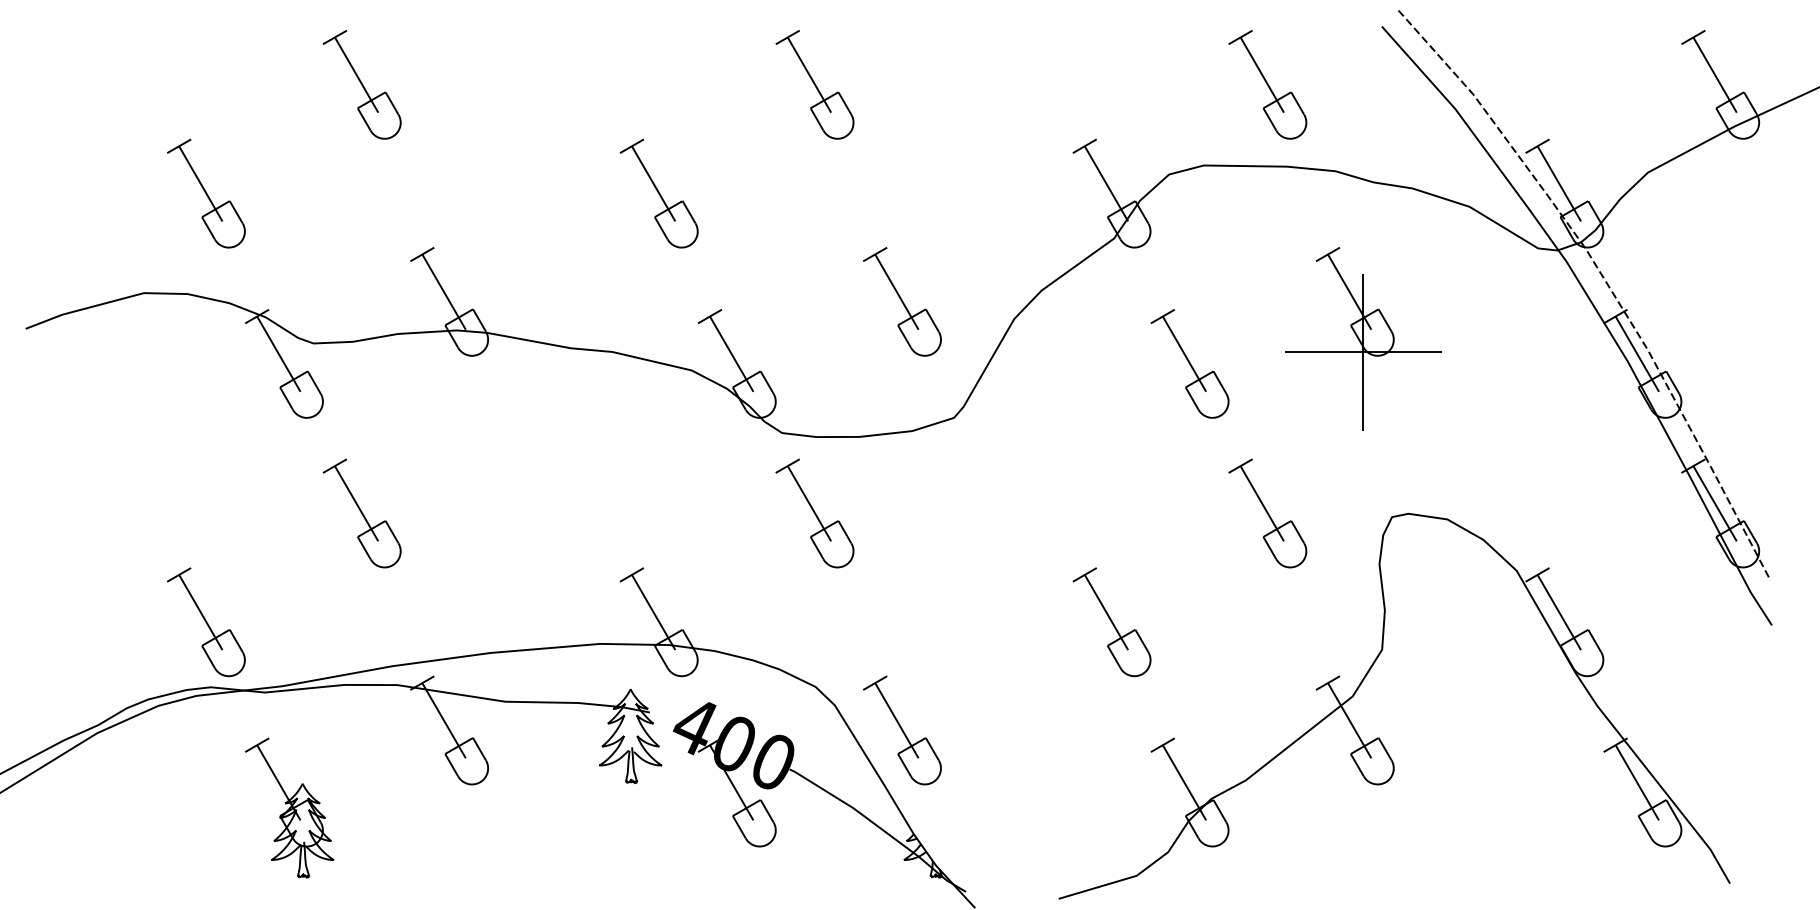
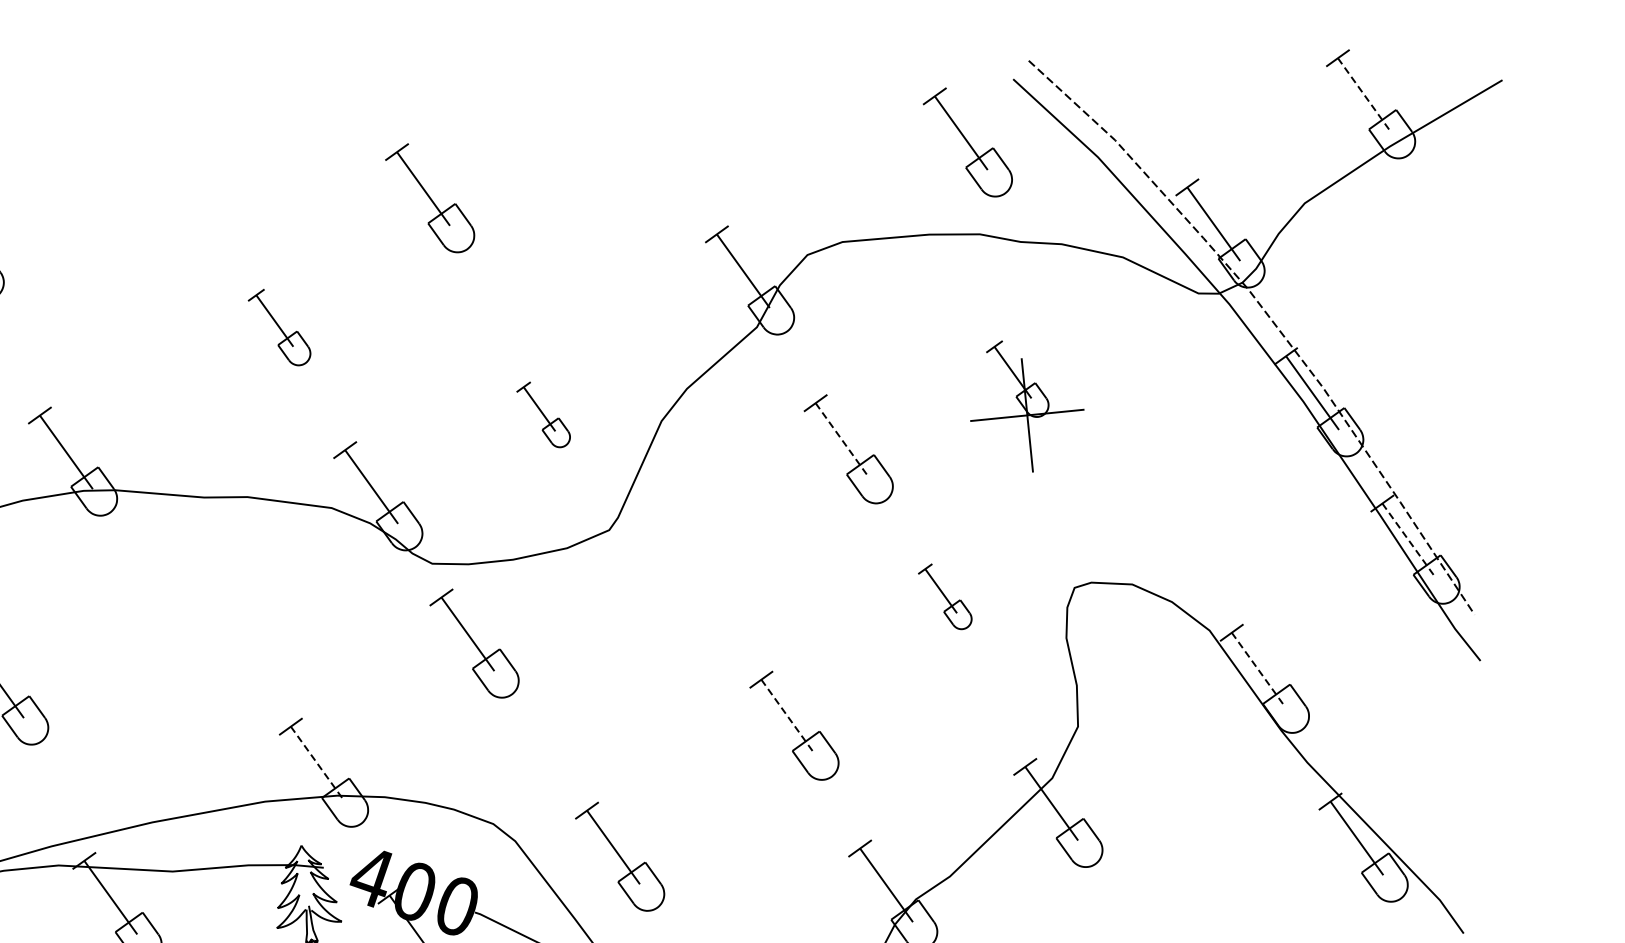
line: (1715, 75) -> (1364, 95), solid -> dashed
part: (1267, 84) -> (967, 142), moved
part: (658, 193) -> (278, 327), size x0.7
part: (902, 301) -> (543, 414), size x0.6
part: (1363, 338) -> (1026, 405), size x0.7
line: (1184, 354) -> (842, 440), solid -> dashed
line: (1715, 504) -> (1409, 541), solid -> dashed
part: (1267, 513) -> (944, 596), size x0.6
line: (653, 612) -> (317, 763), solid -> dashed
line: (1106, 612) -> (787, 716), solid -> dashed
line: (1559, 612) -> (1258, 669), solid -> dashed
part: (902, 730) -> (620, 857), moved

